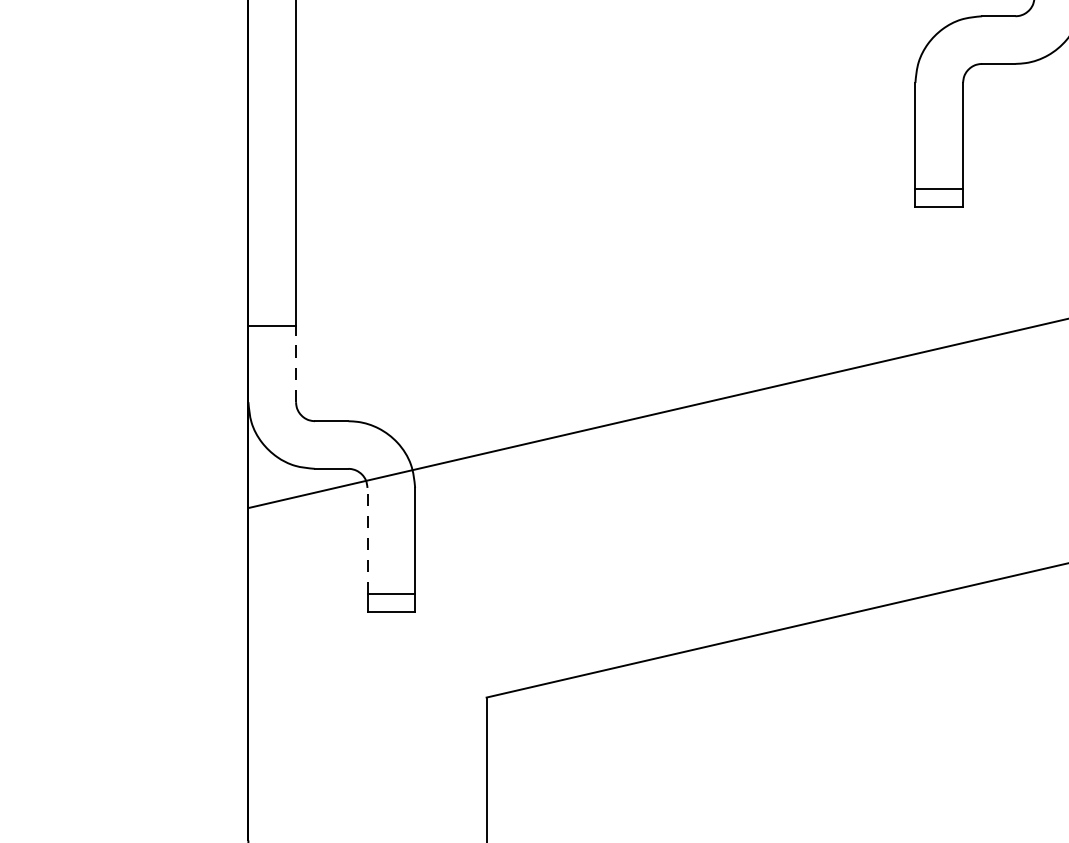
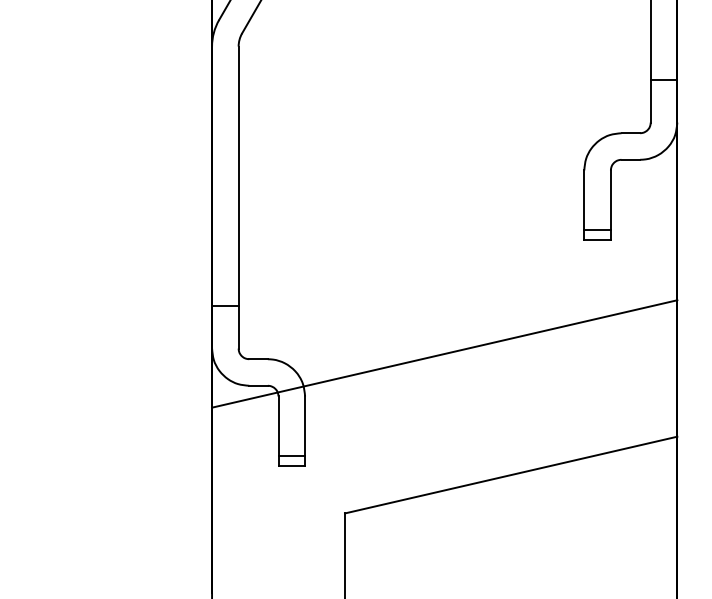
line: (295, 362) -> (238, 326), dashed -> solid
line: (367, 541) -> (278, 426), dashed -> solid

